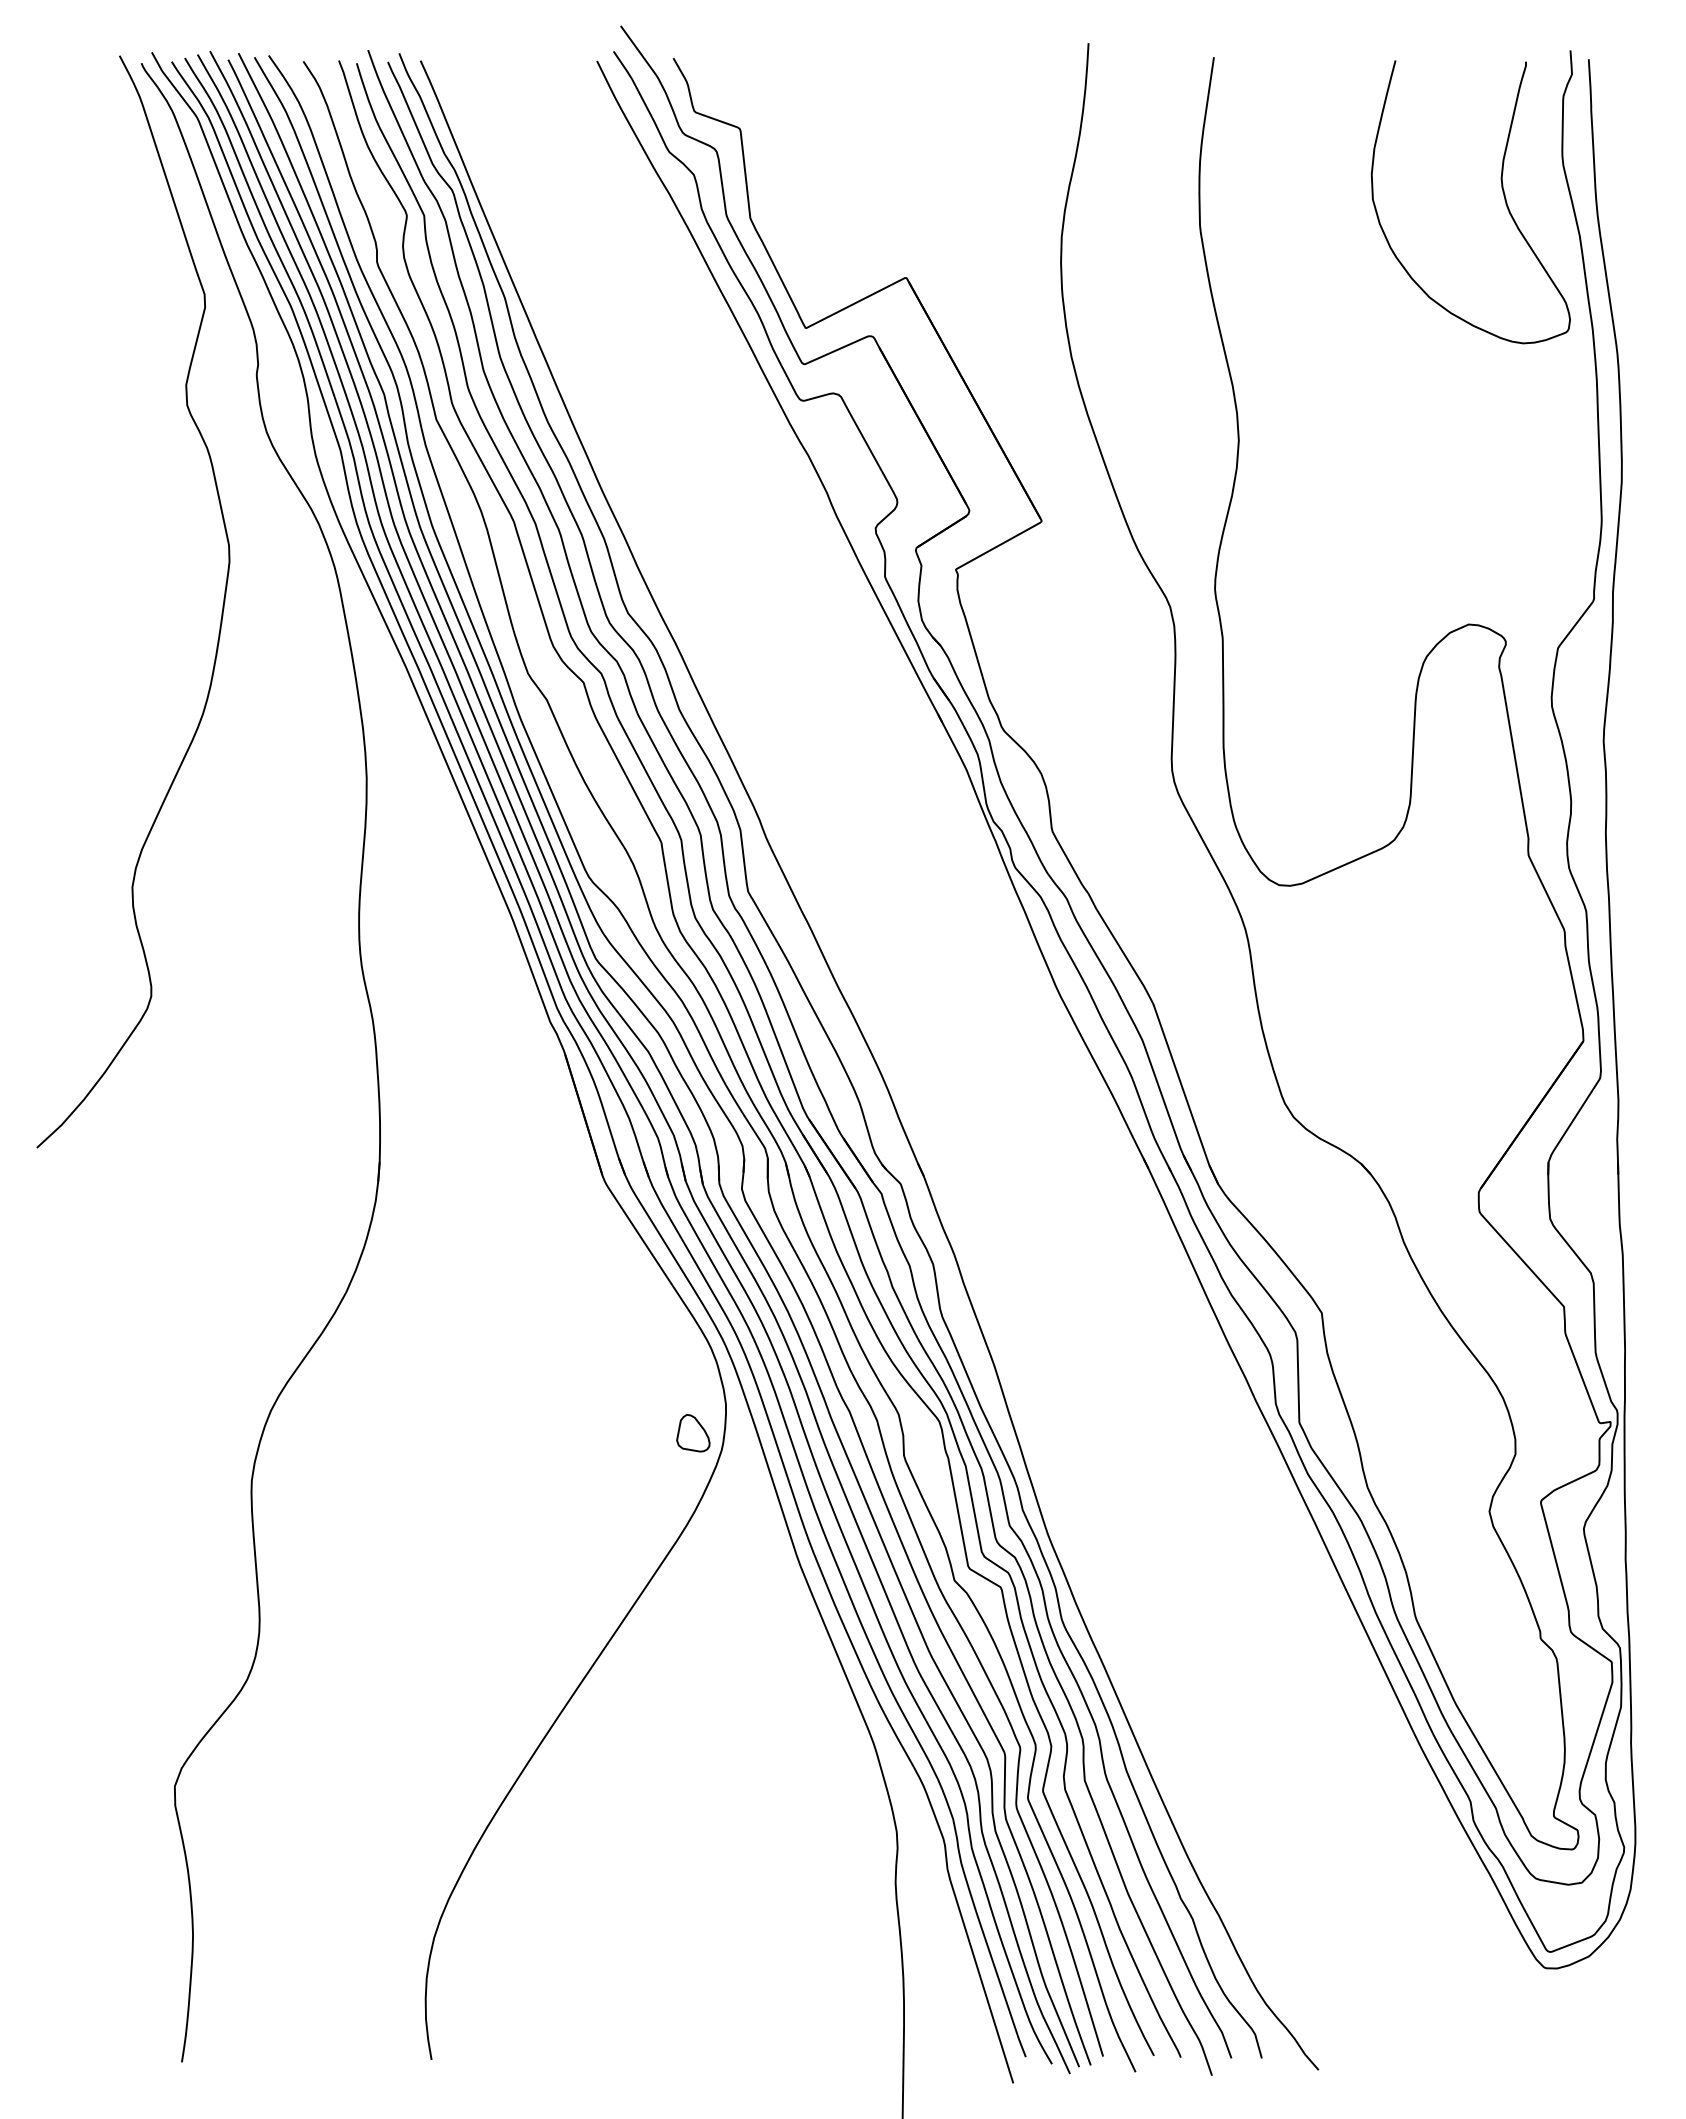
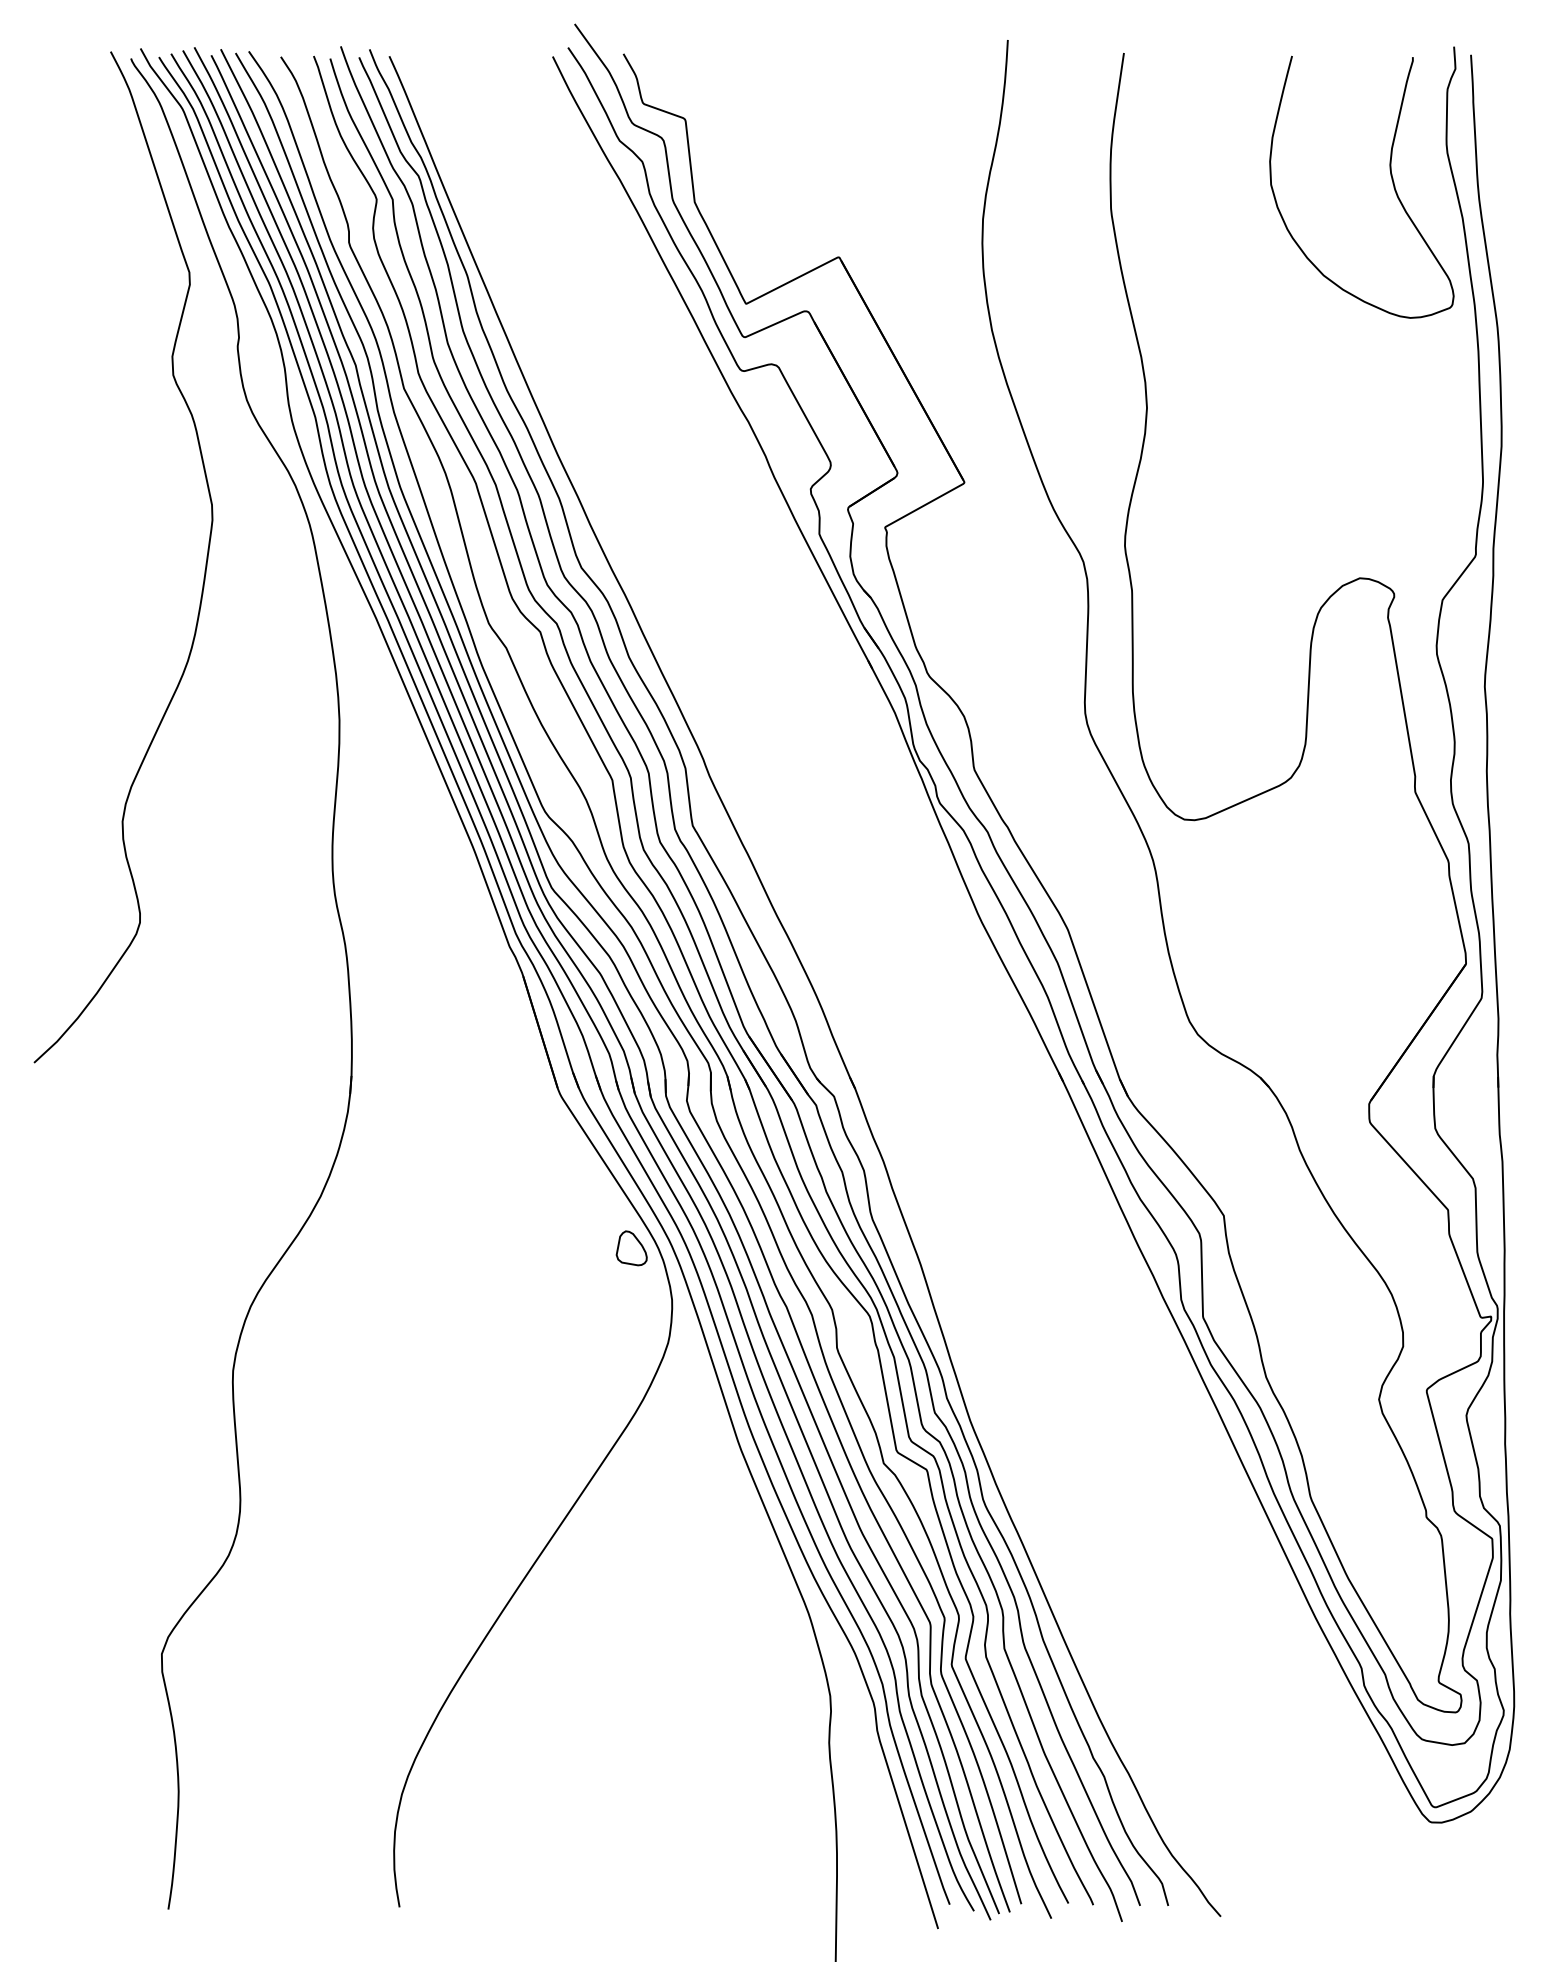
part: (693, 1433) -> (631, 1248), moved

